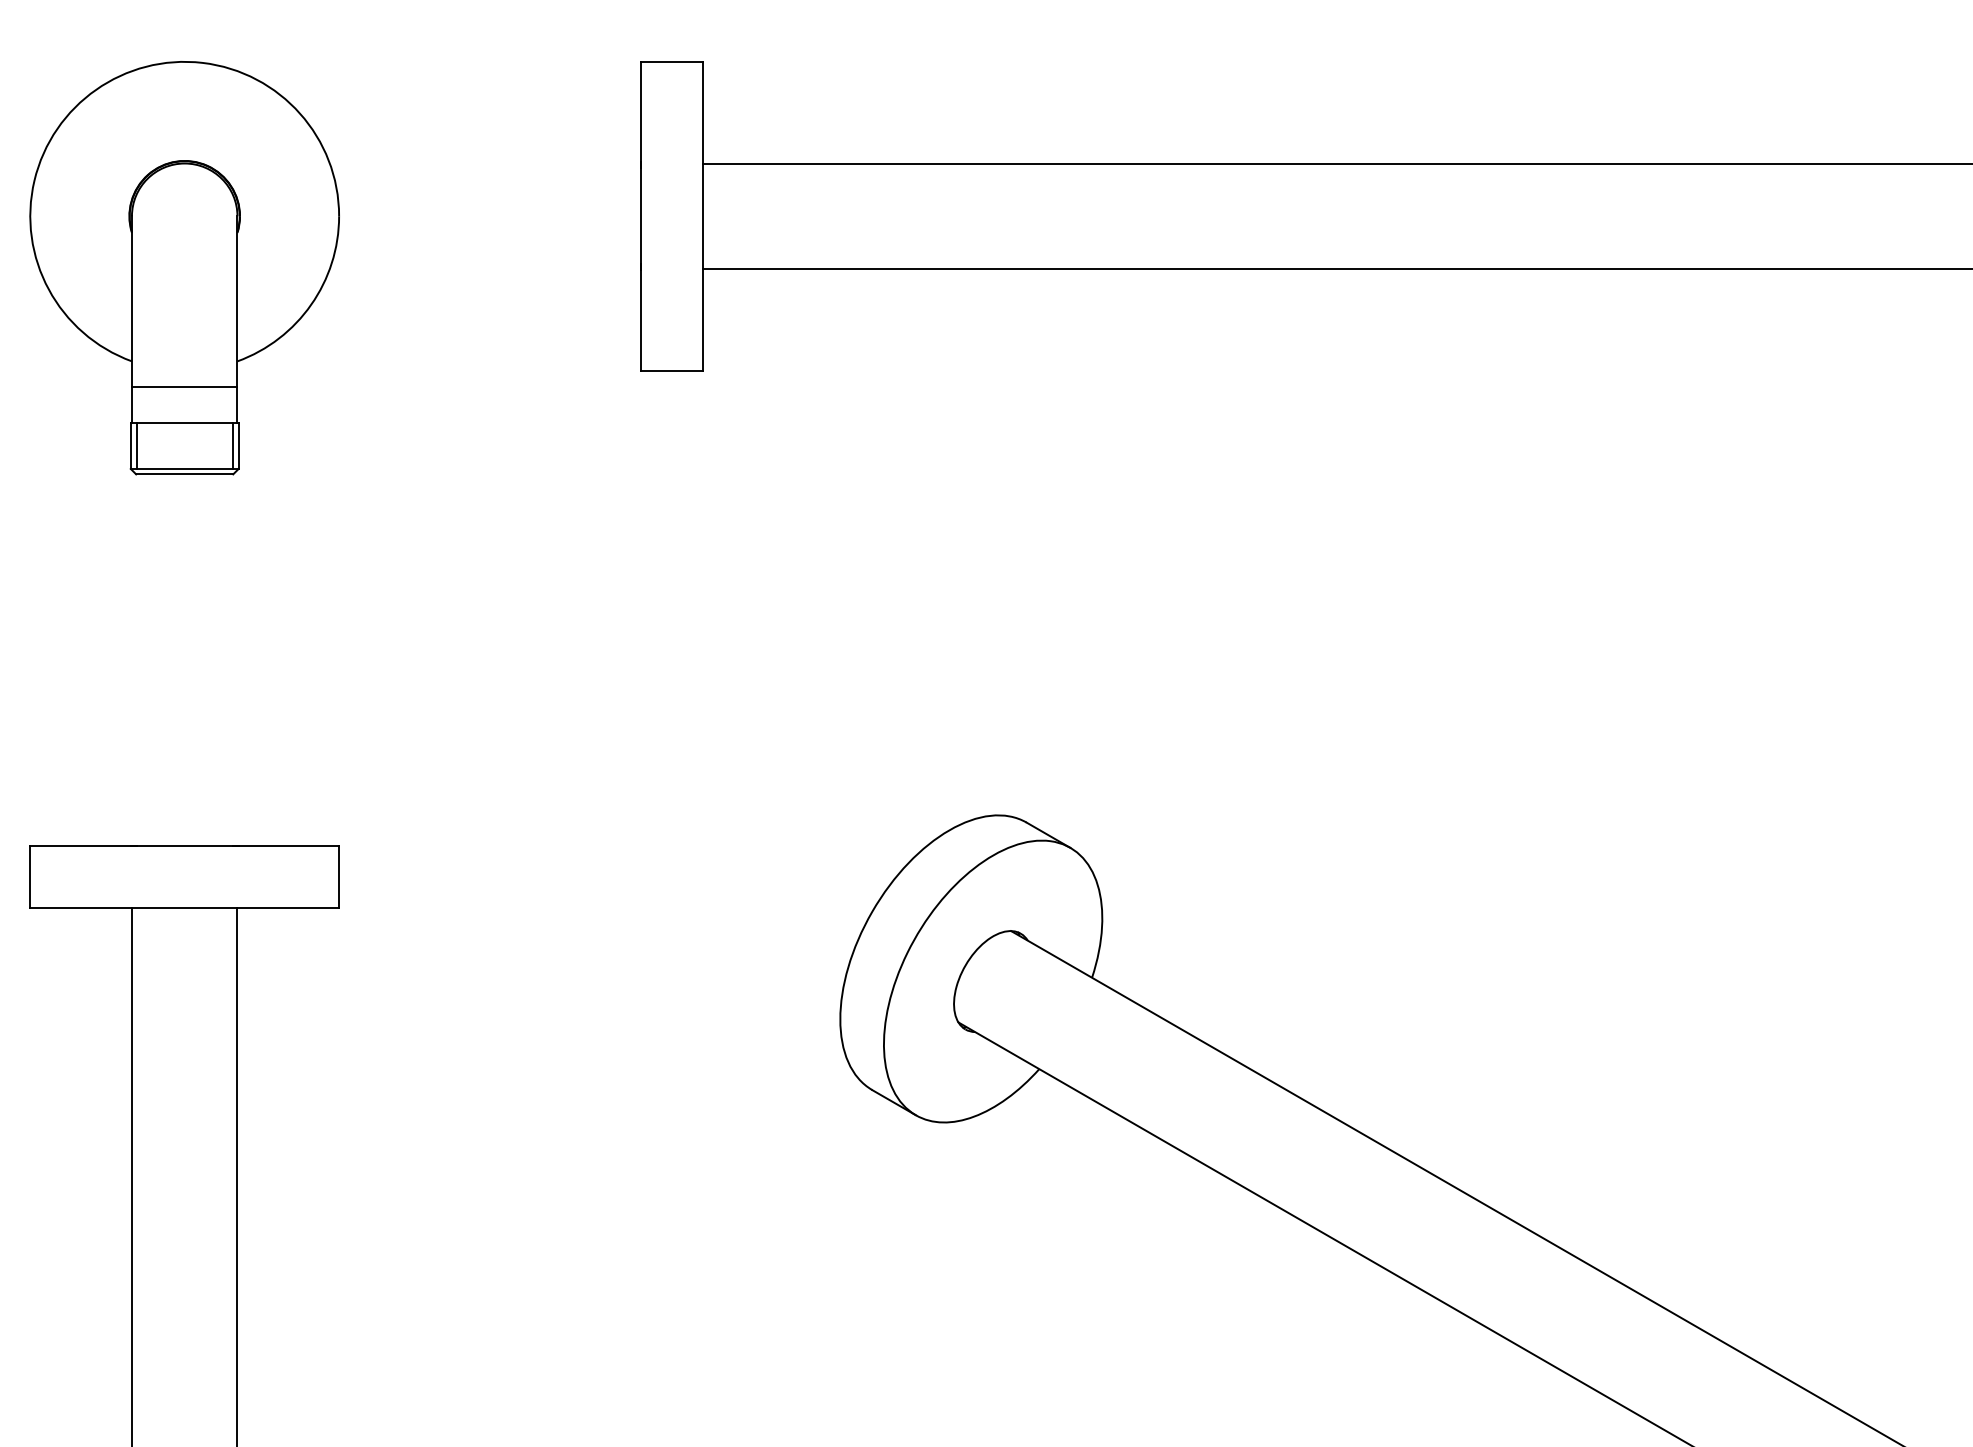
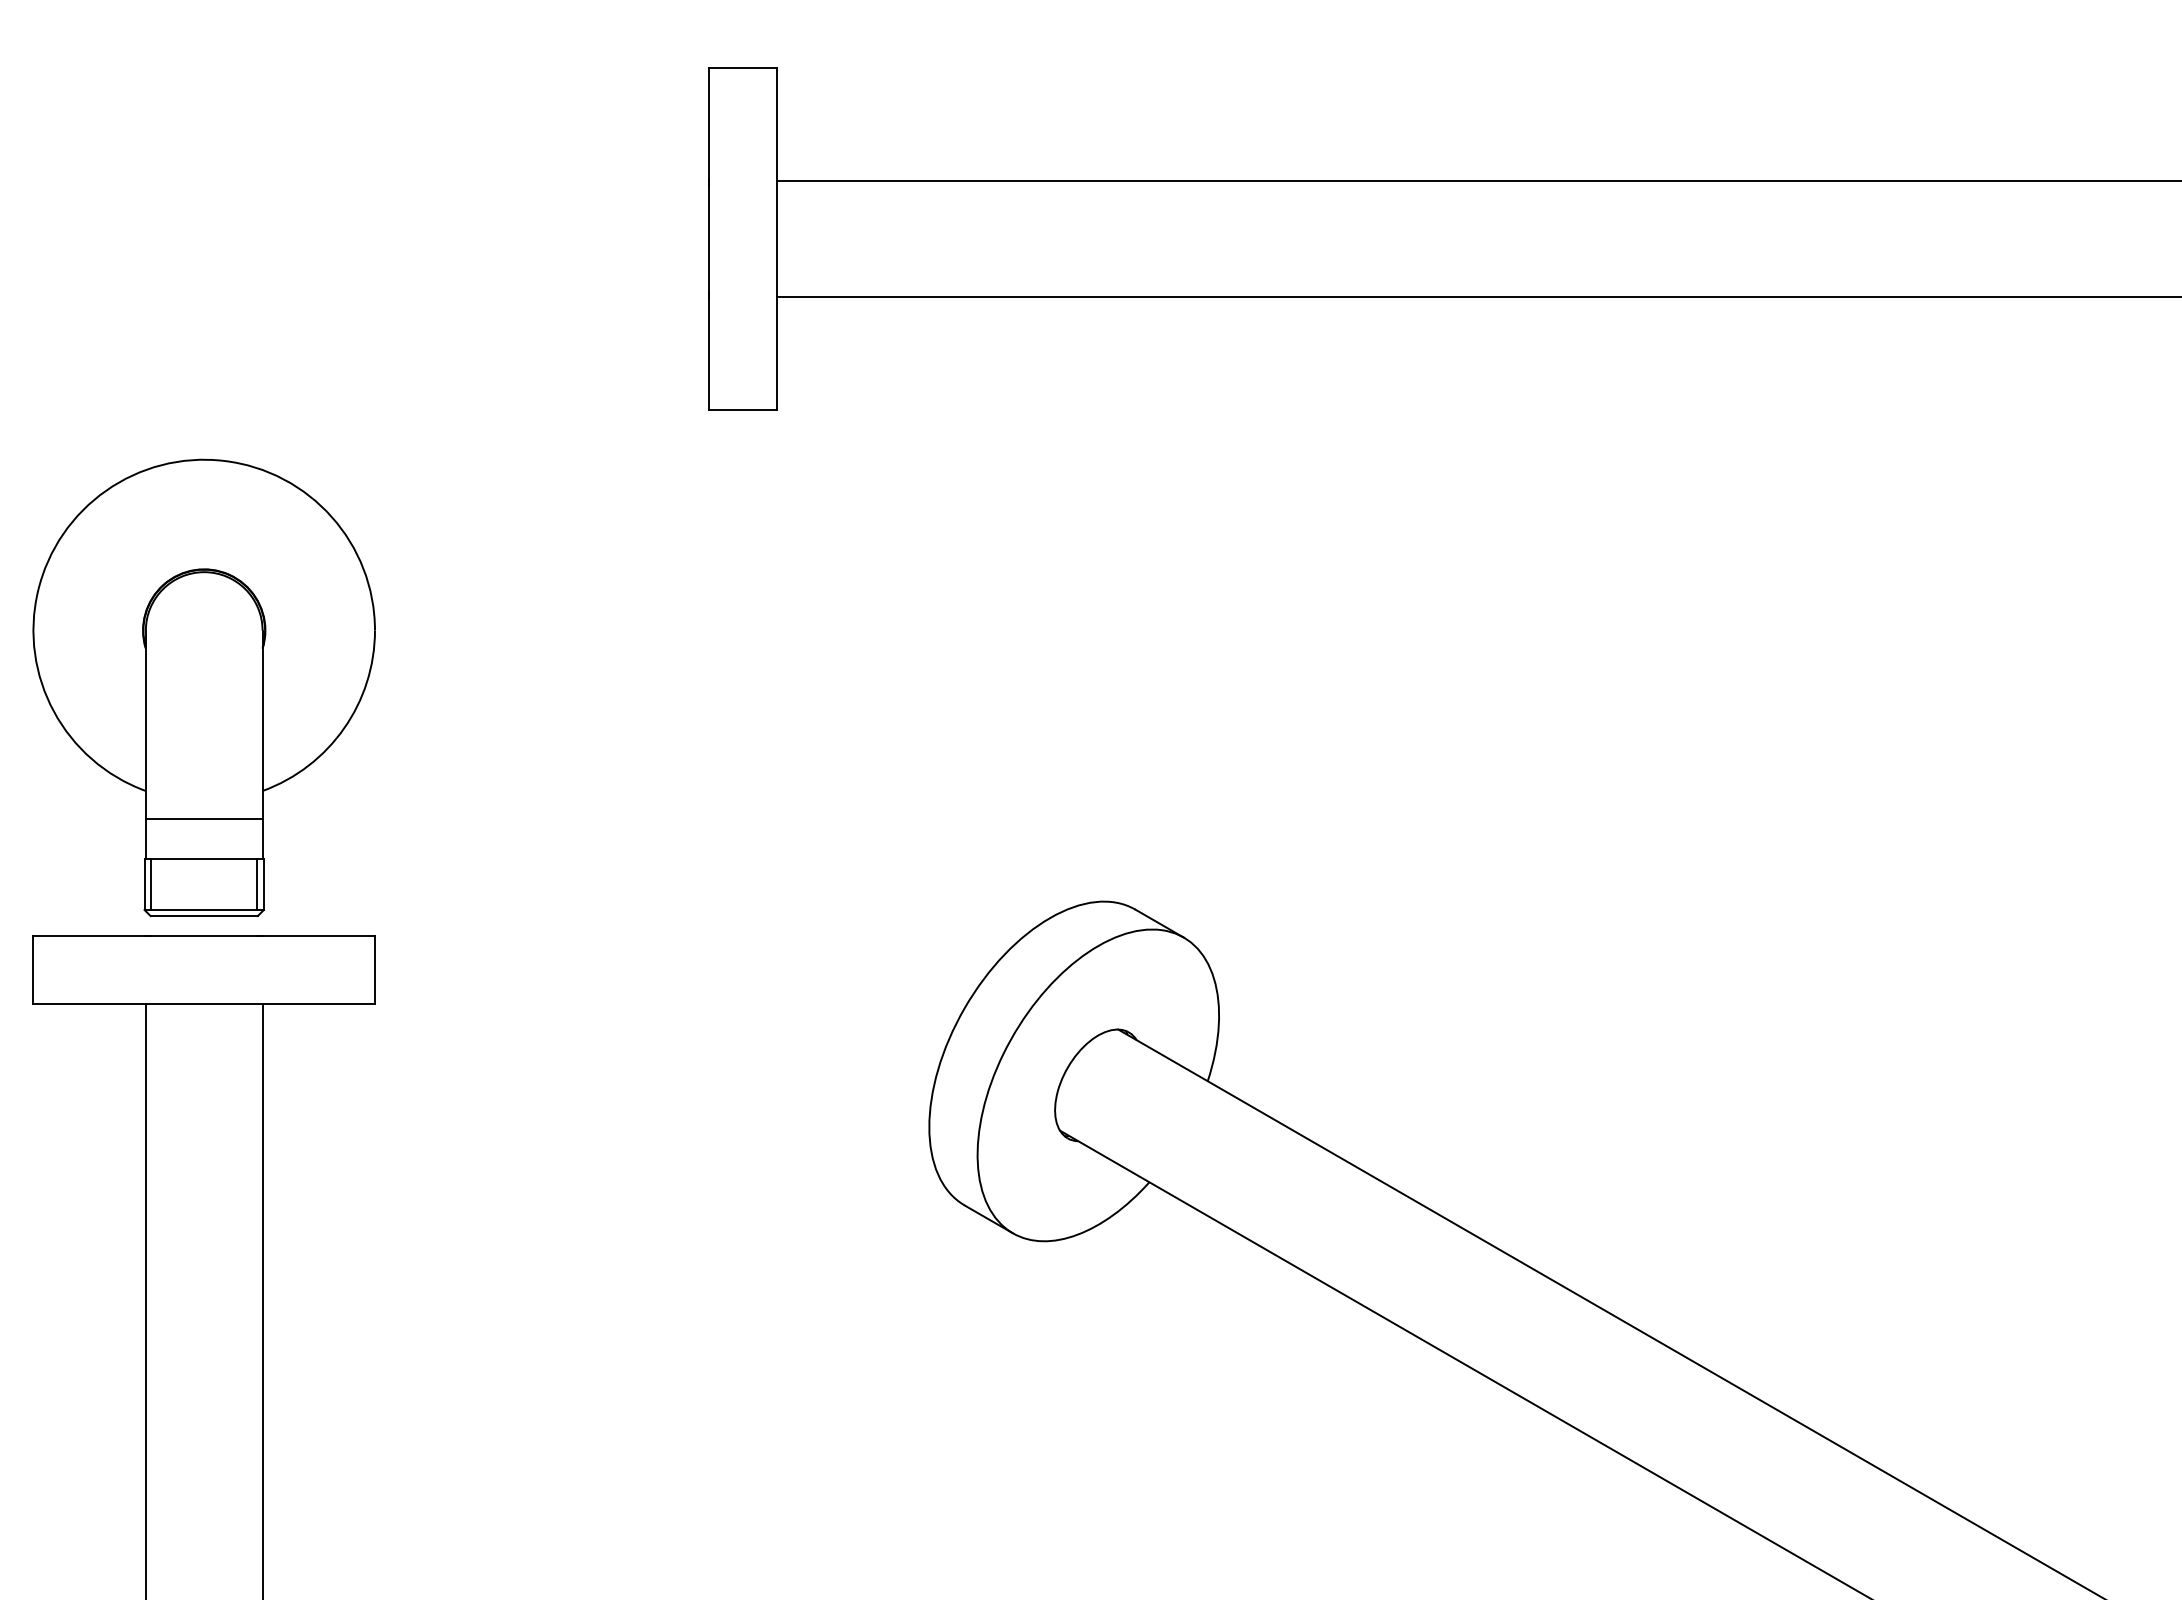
part: (184, 268) -> (203, 688), moved

